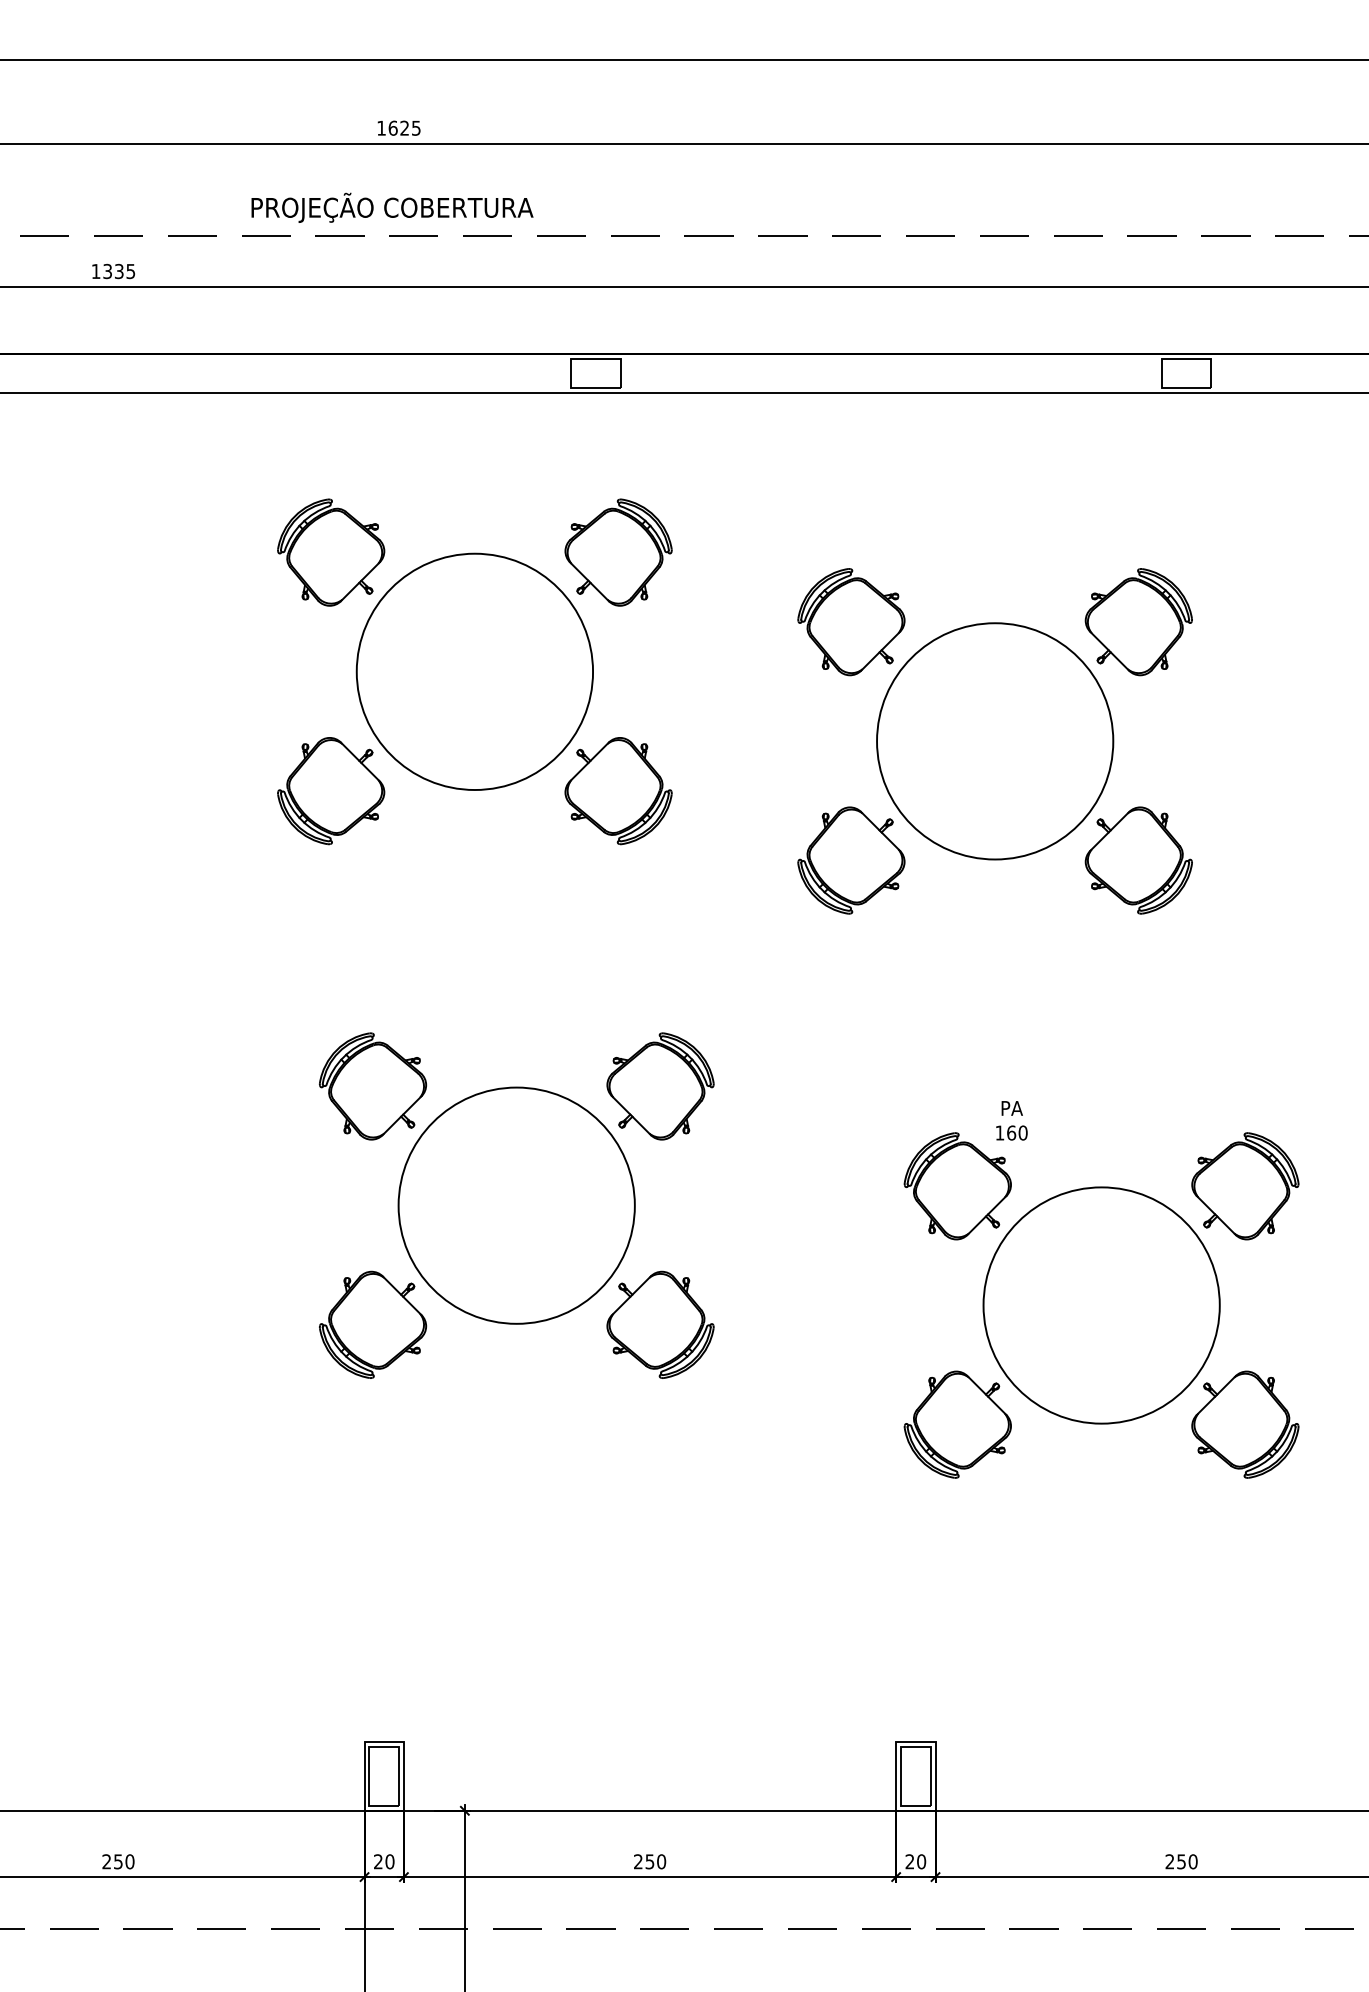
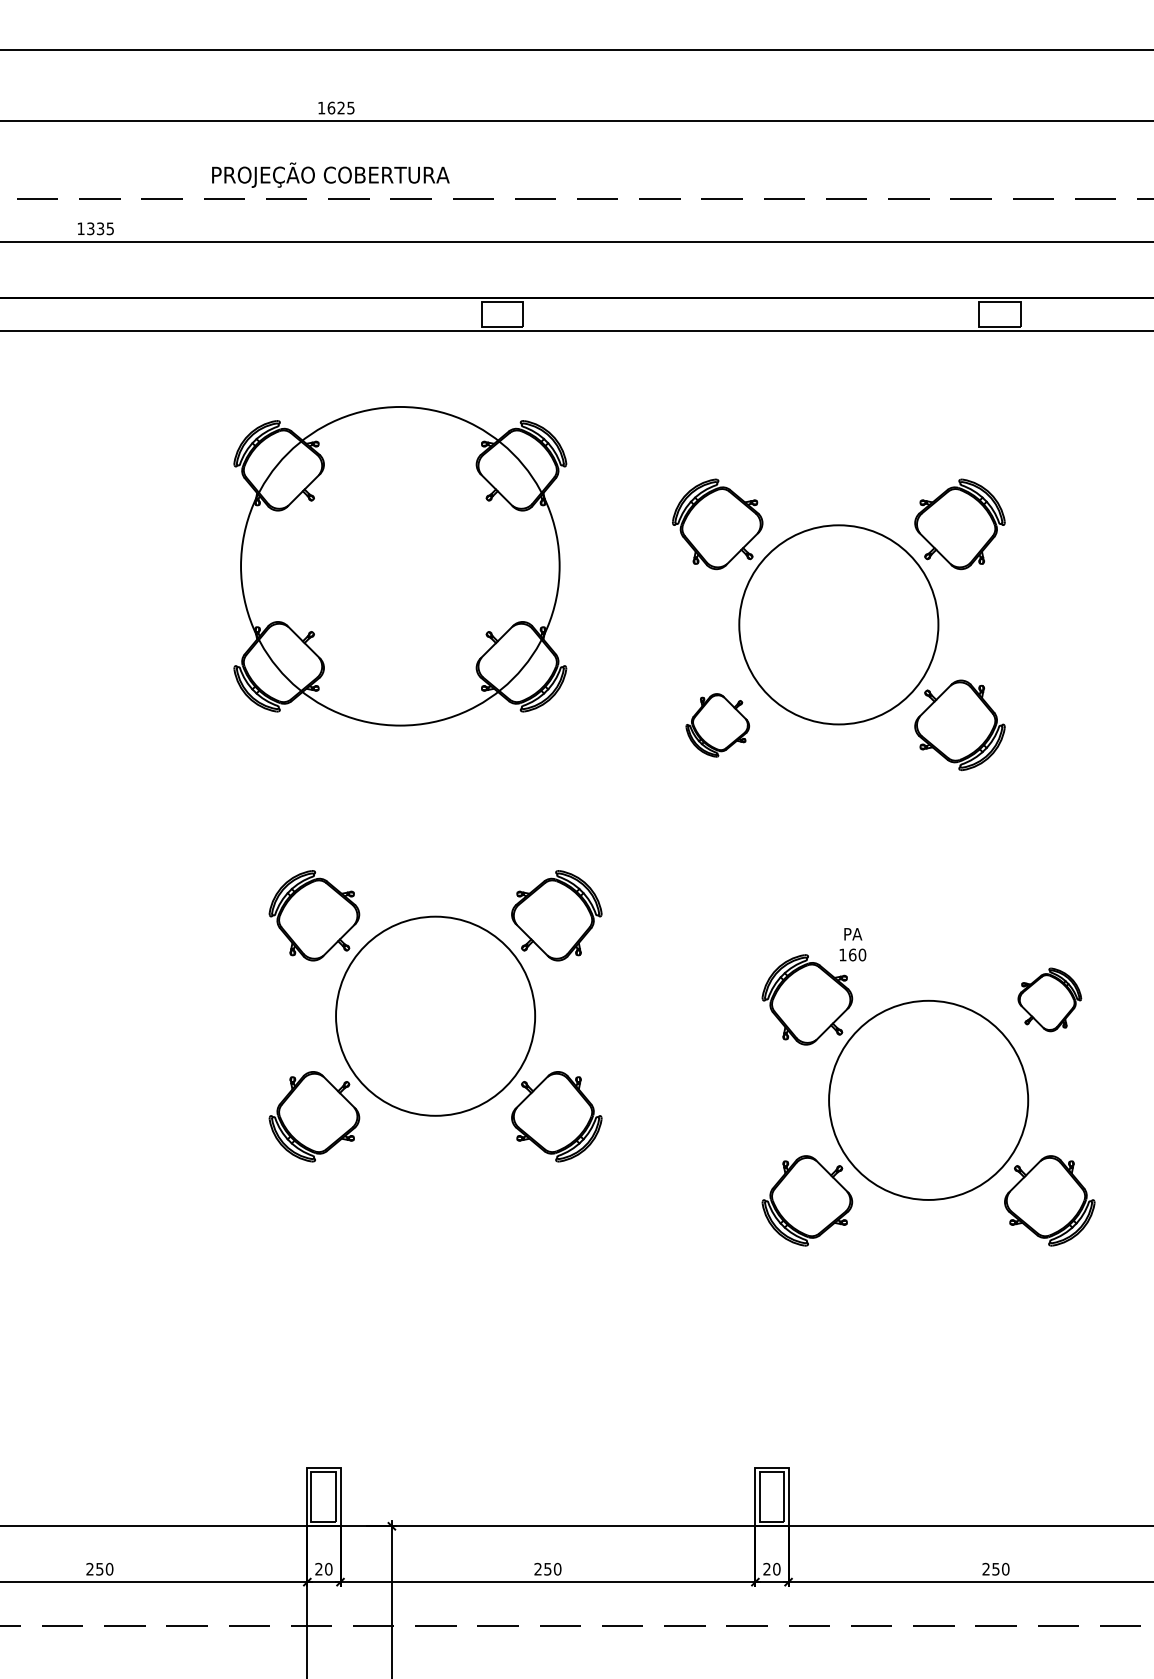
circle: (473, 670) -> (399, 565), size x1.6
part: (851, 860) -> (717, 725), size x0.7
part: (1245, 1185) -> (1049, 999), size x0.7

